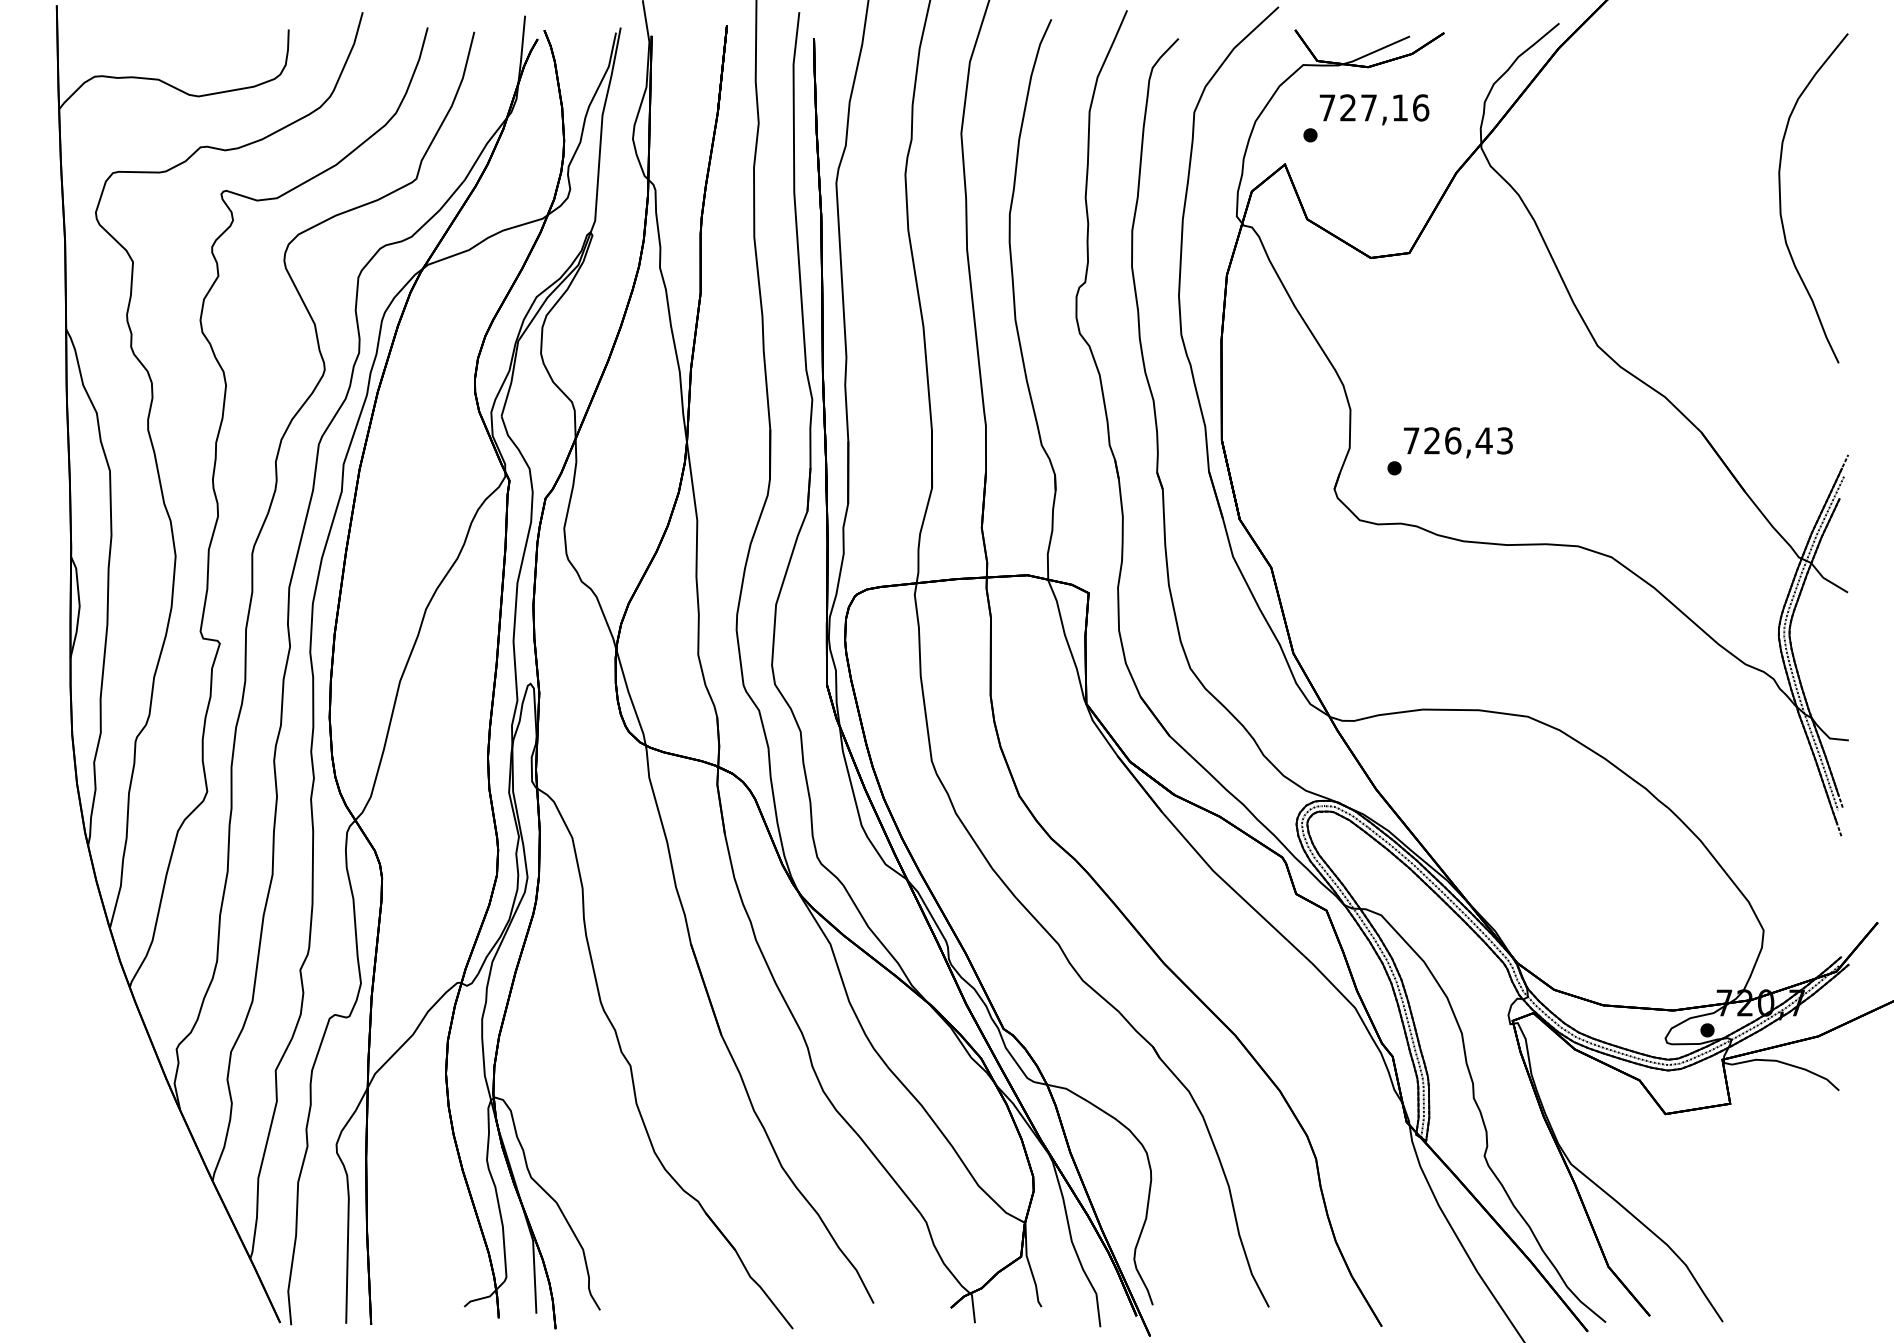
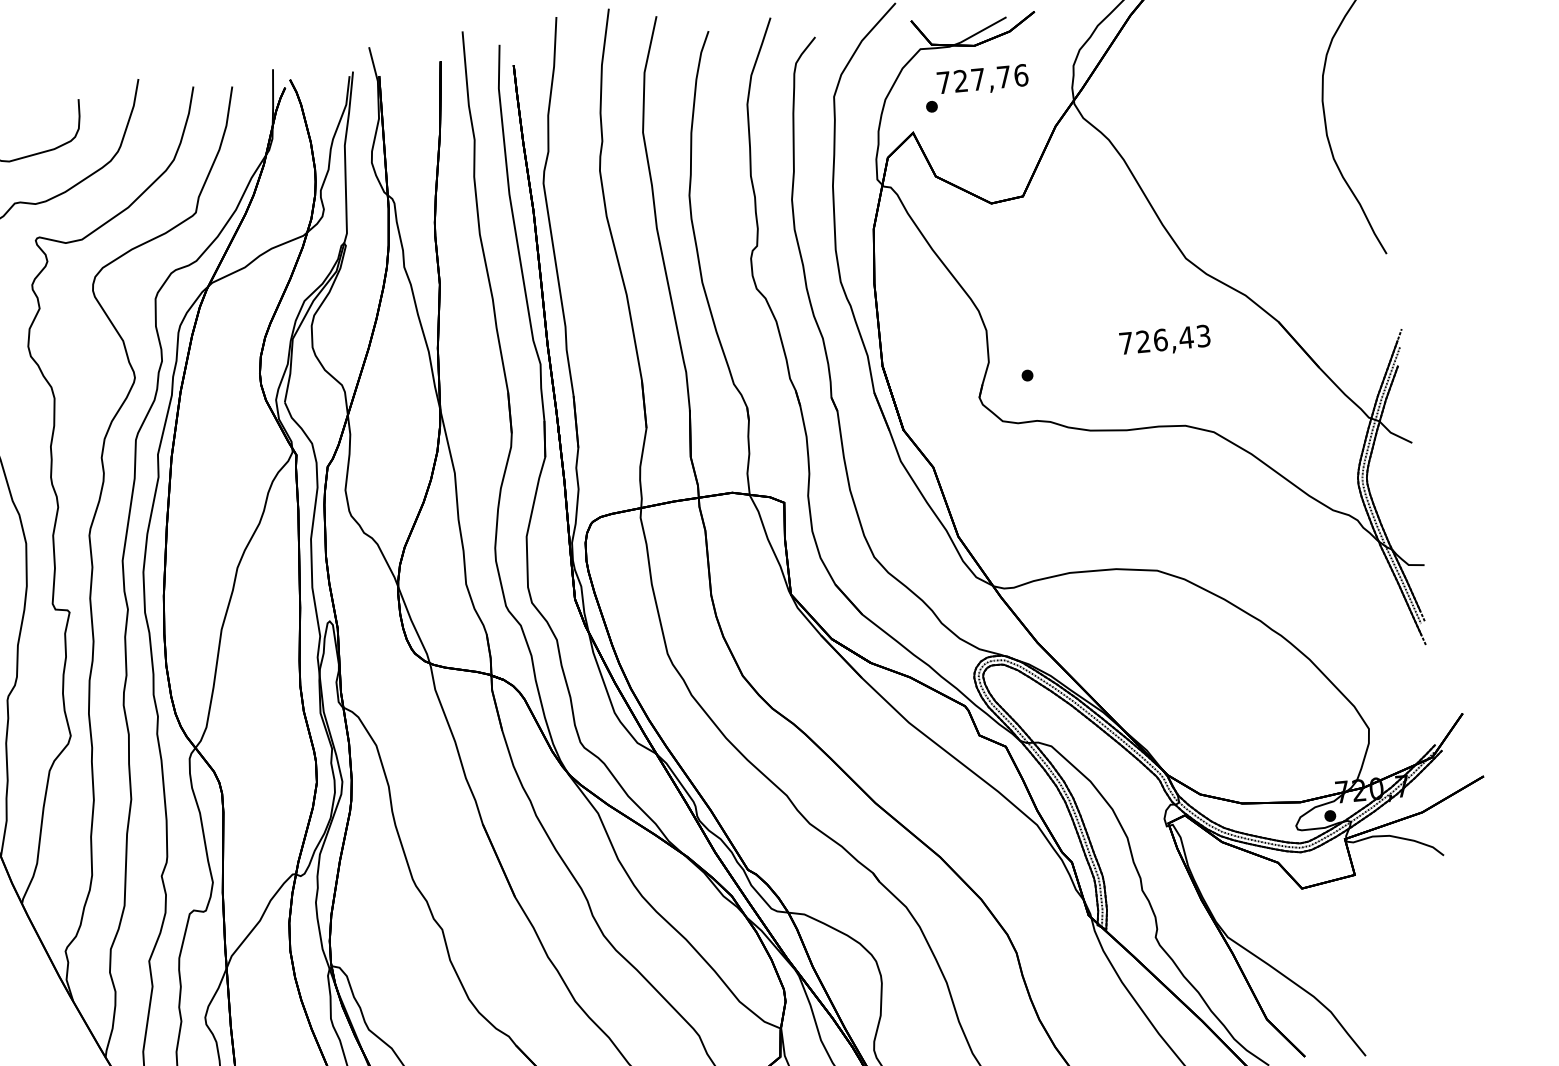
text: (1399, 107) -> (1003, 76), 727,16 -> 727,76
text: (1458, 442) -> (1165, 341), moved

